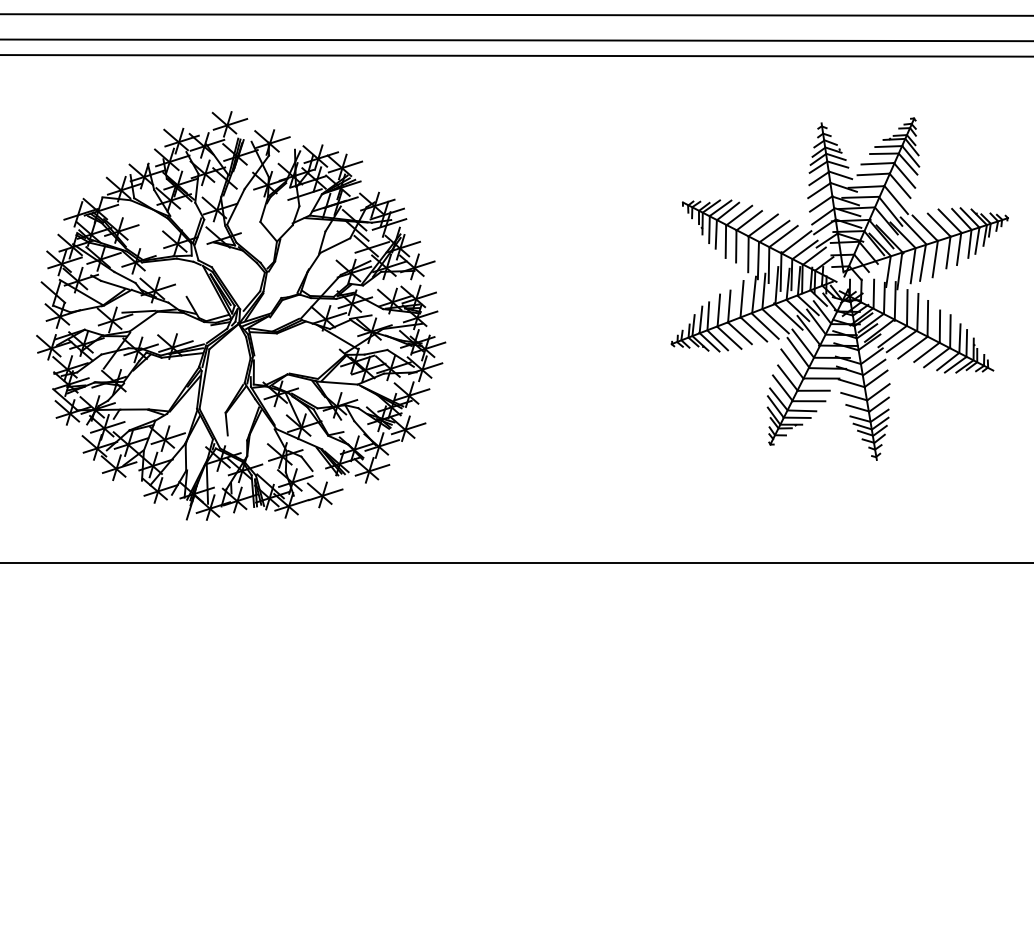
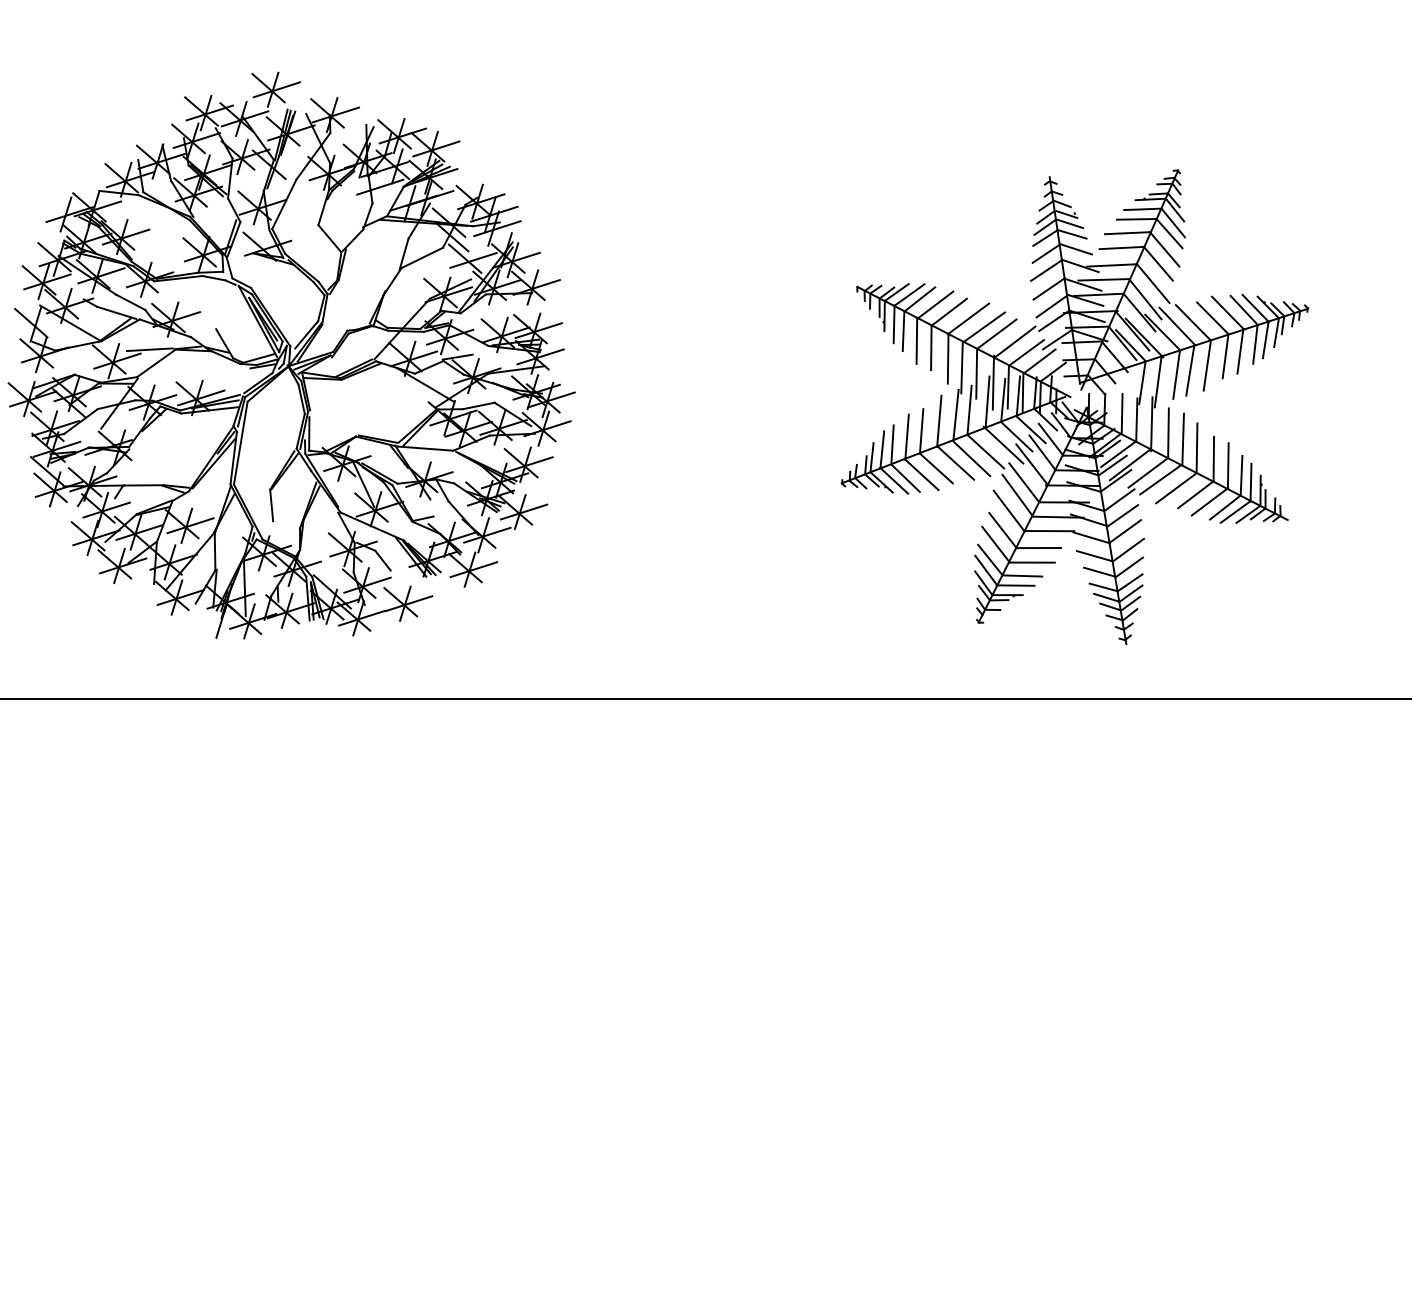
part: (839, 288) -> (1074, 406), moved

